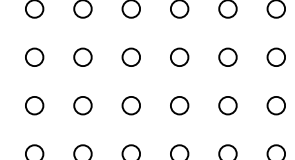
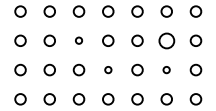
circle: (82, 56) -> (78, 40), size x0.6
circle: (227, 56) -> (166, 40), size x1.4
circle: (131, 104) -> (108, 69), size x0.6
circle: (227, 104) -> (166, 69), size x0.6

